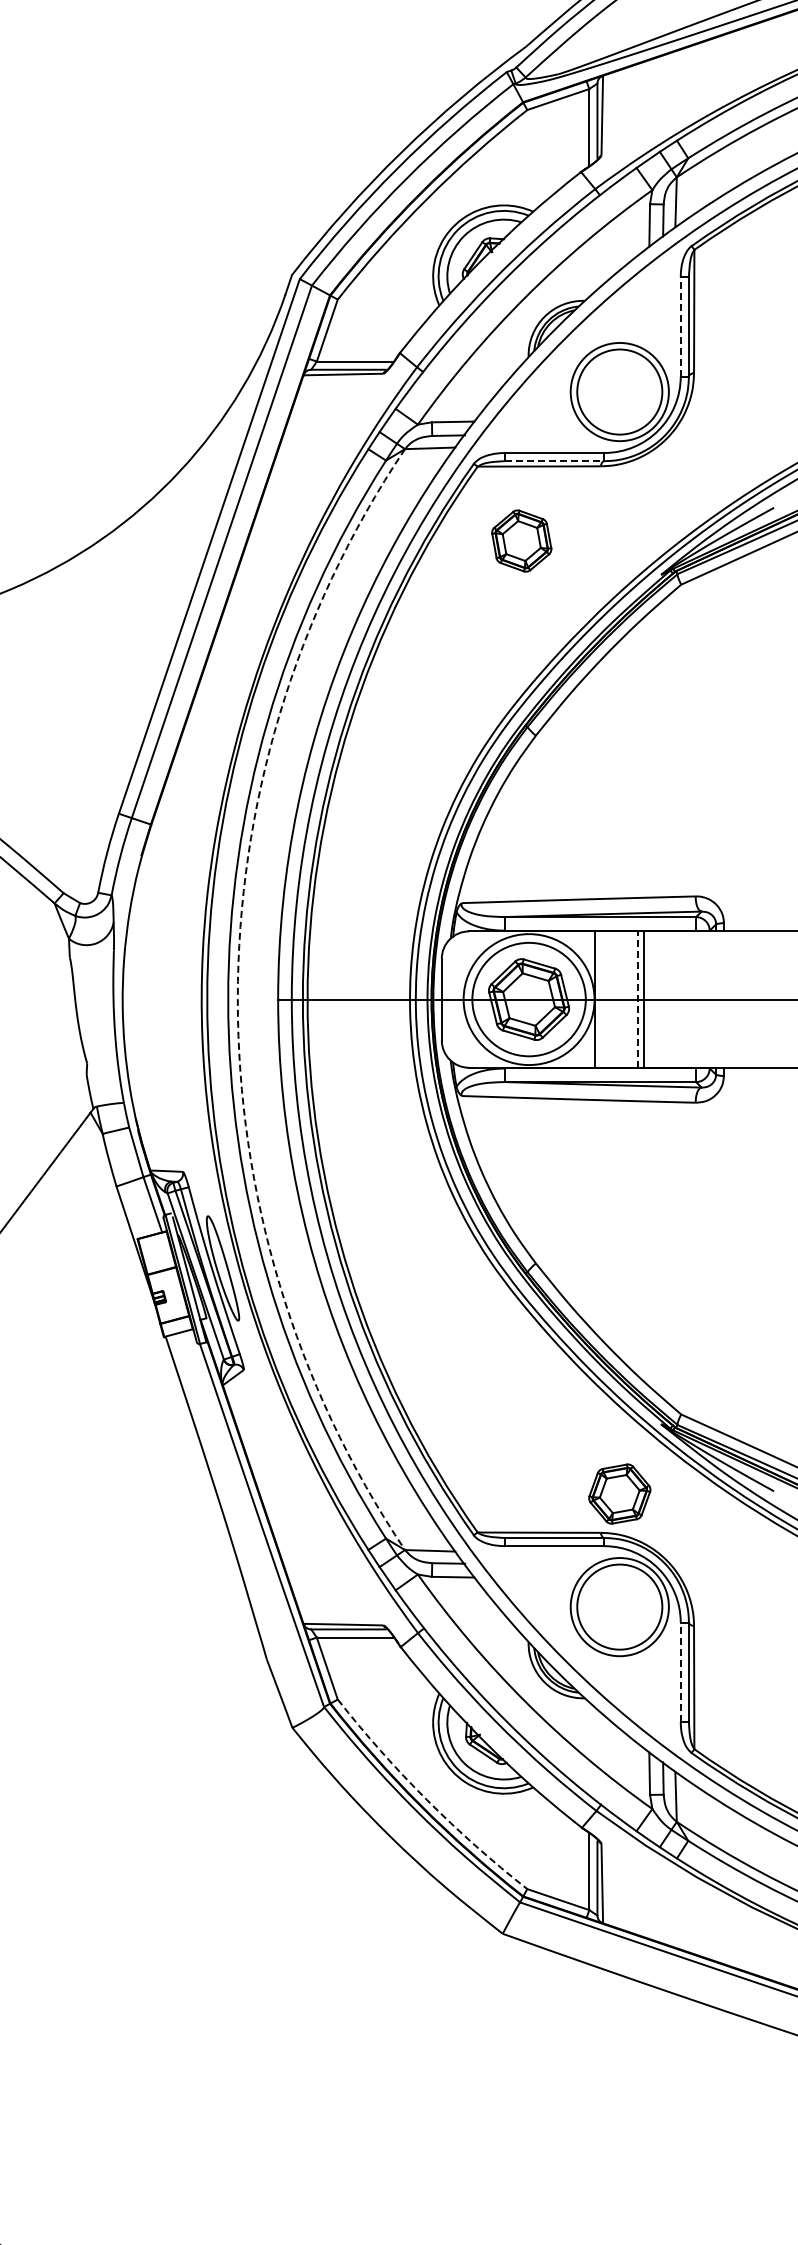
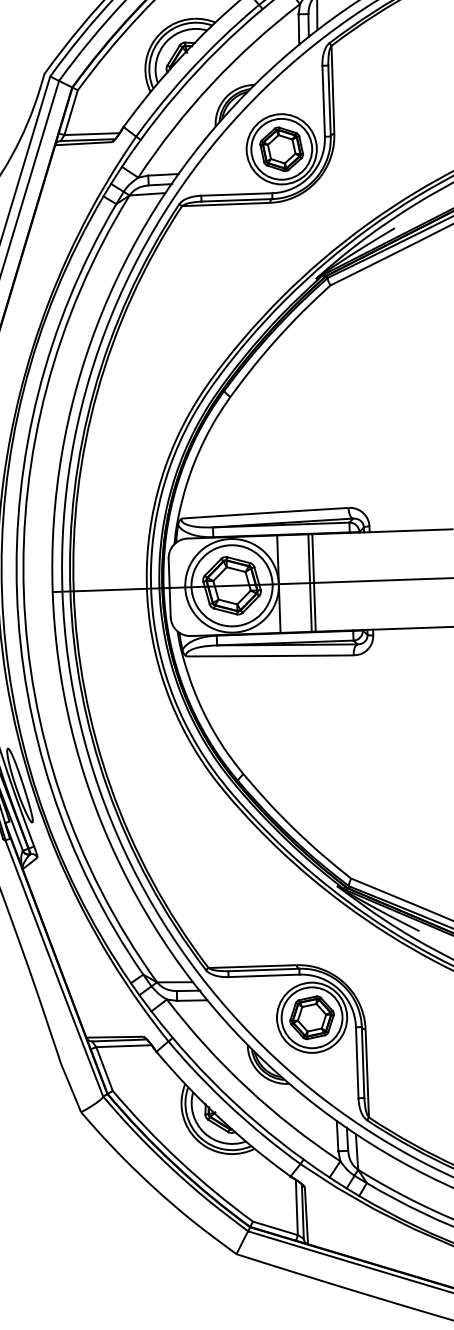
line: (680, 326) -> (323, 100), dashed -> solid
line: (554, 461) -> (236, 200), dashed -> solid
part: (521, 540) -> (281, 148), moved
arc: (237, 999) -> (23, 593), dashed -> solid
line: (638, 999) -> (310, 583), dashed -> solid
part: (619, 1493) -> (311, 1017), moved
line: (680, 1672) -> (357, 1063), dashed -> solid
arc: (426, 1799) -> (178, 1160), dashed -> solid

